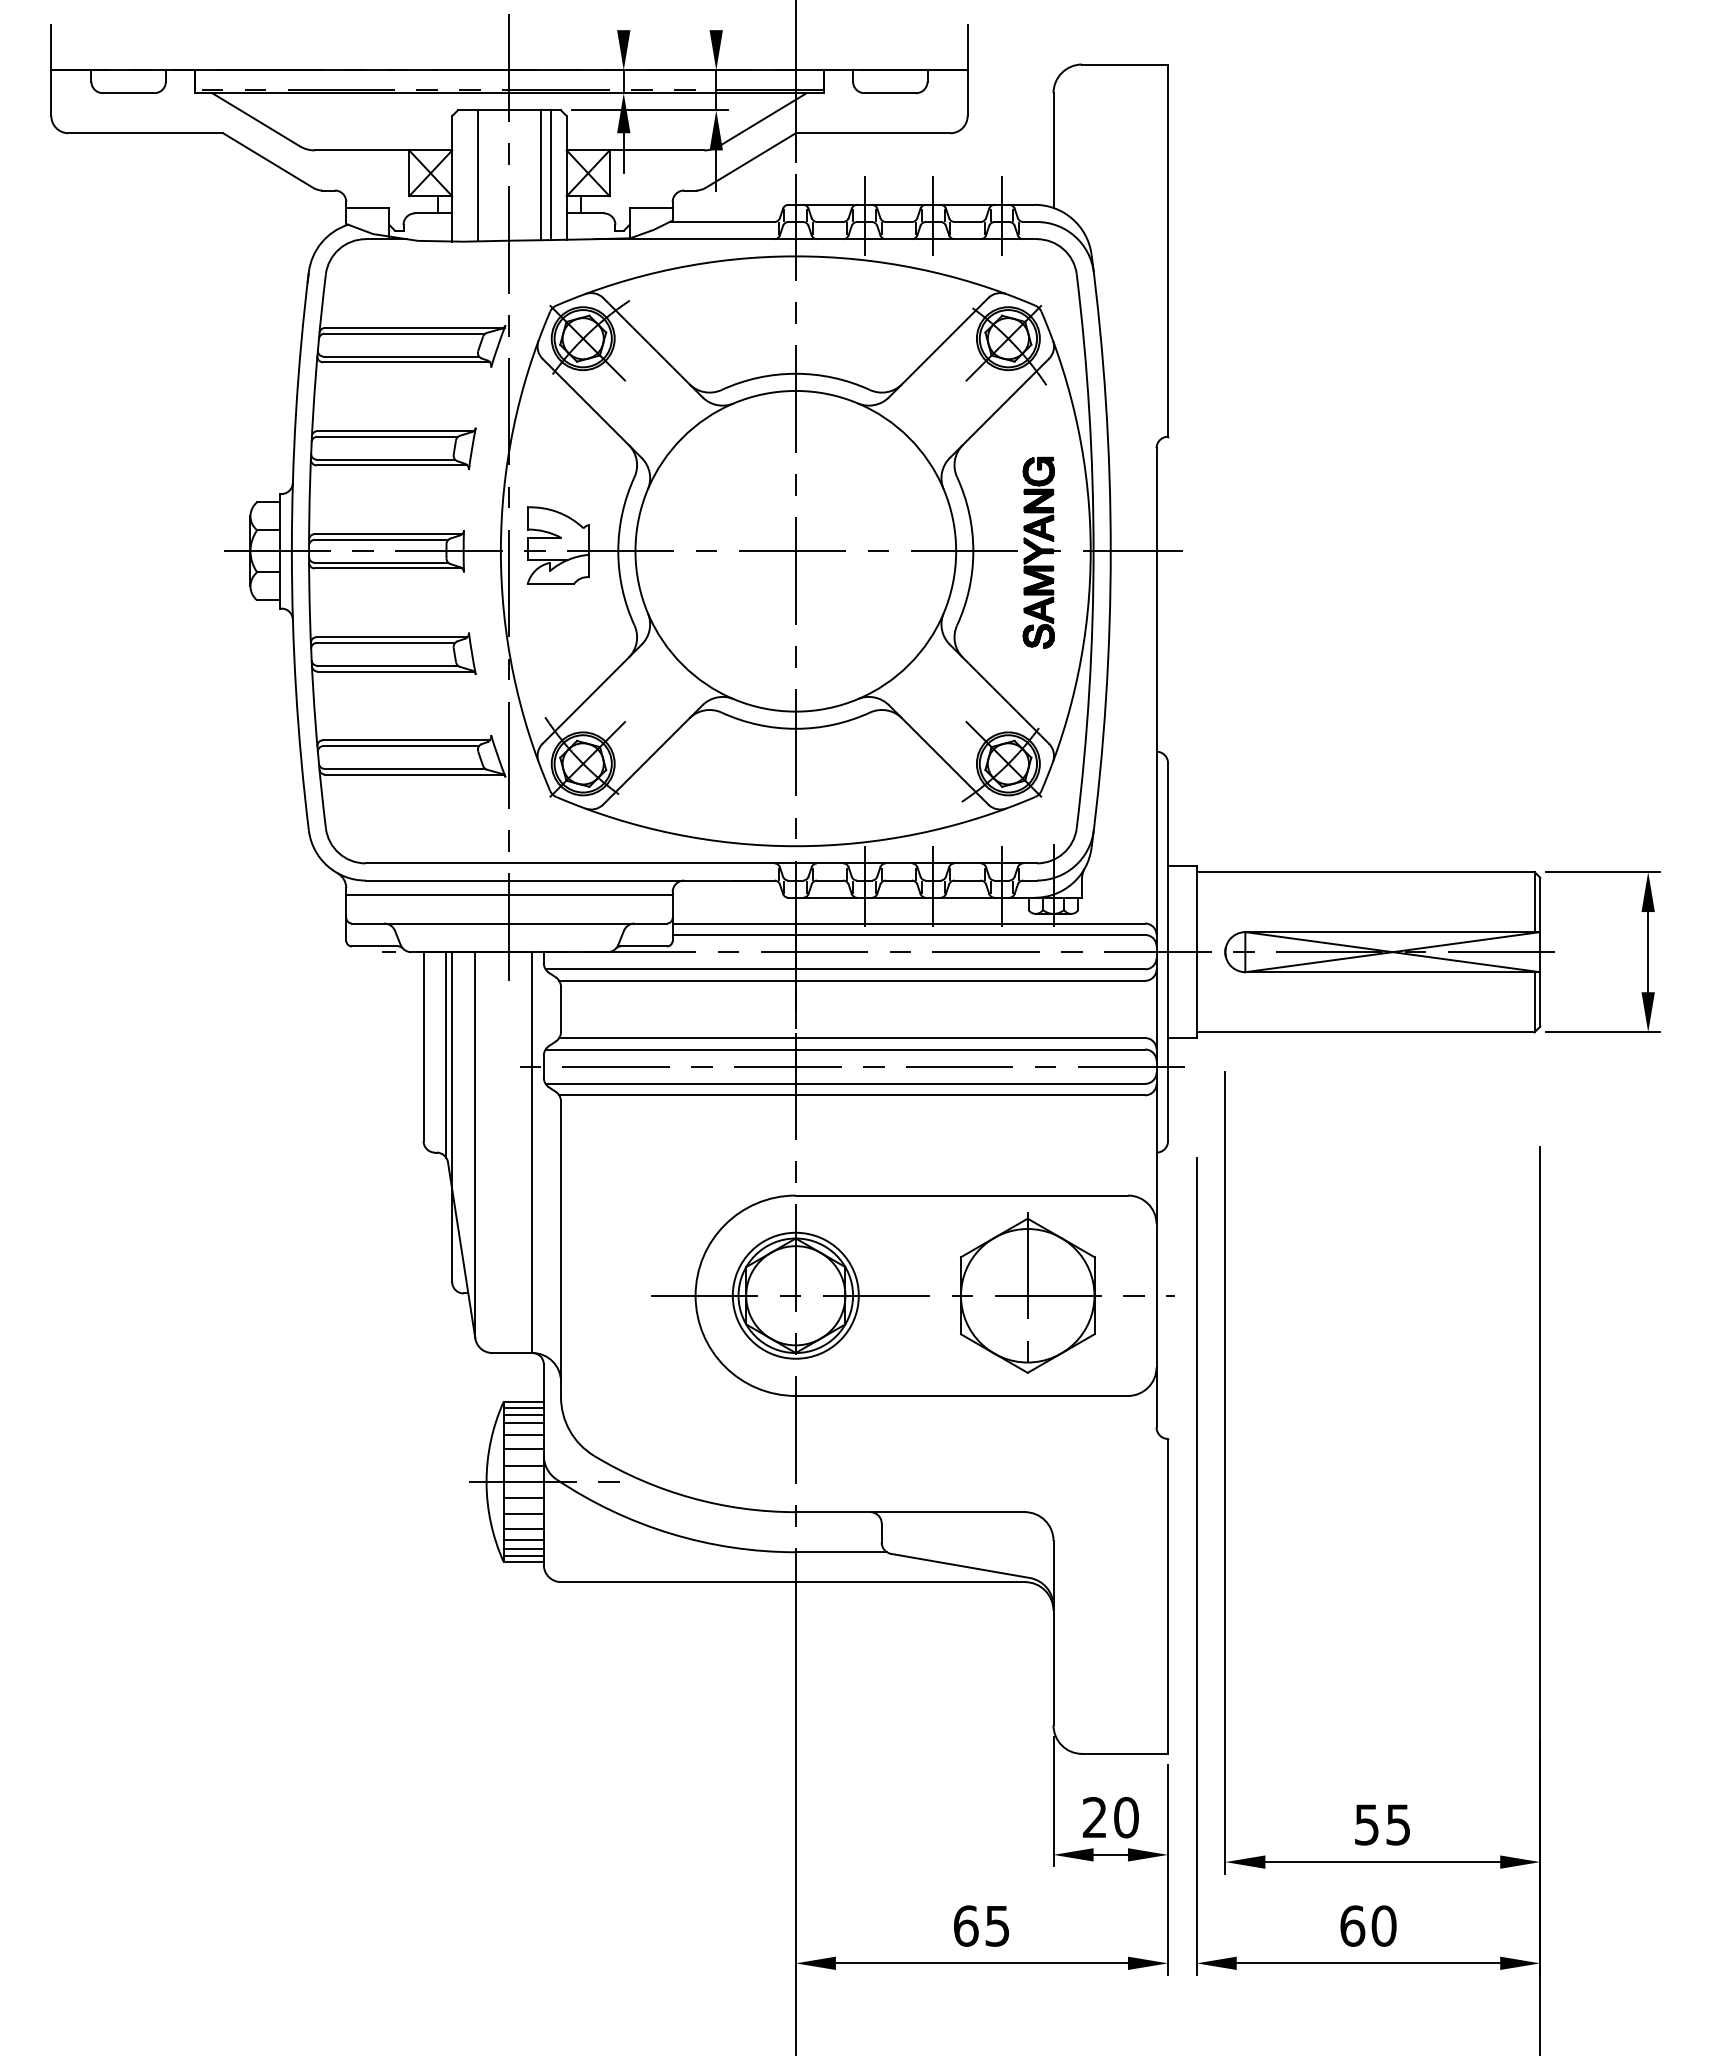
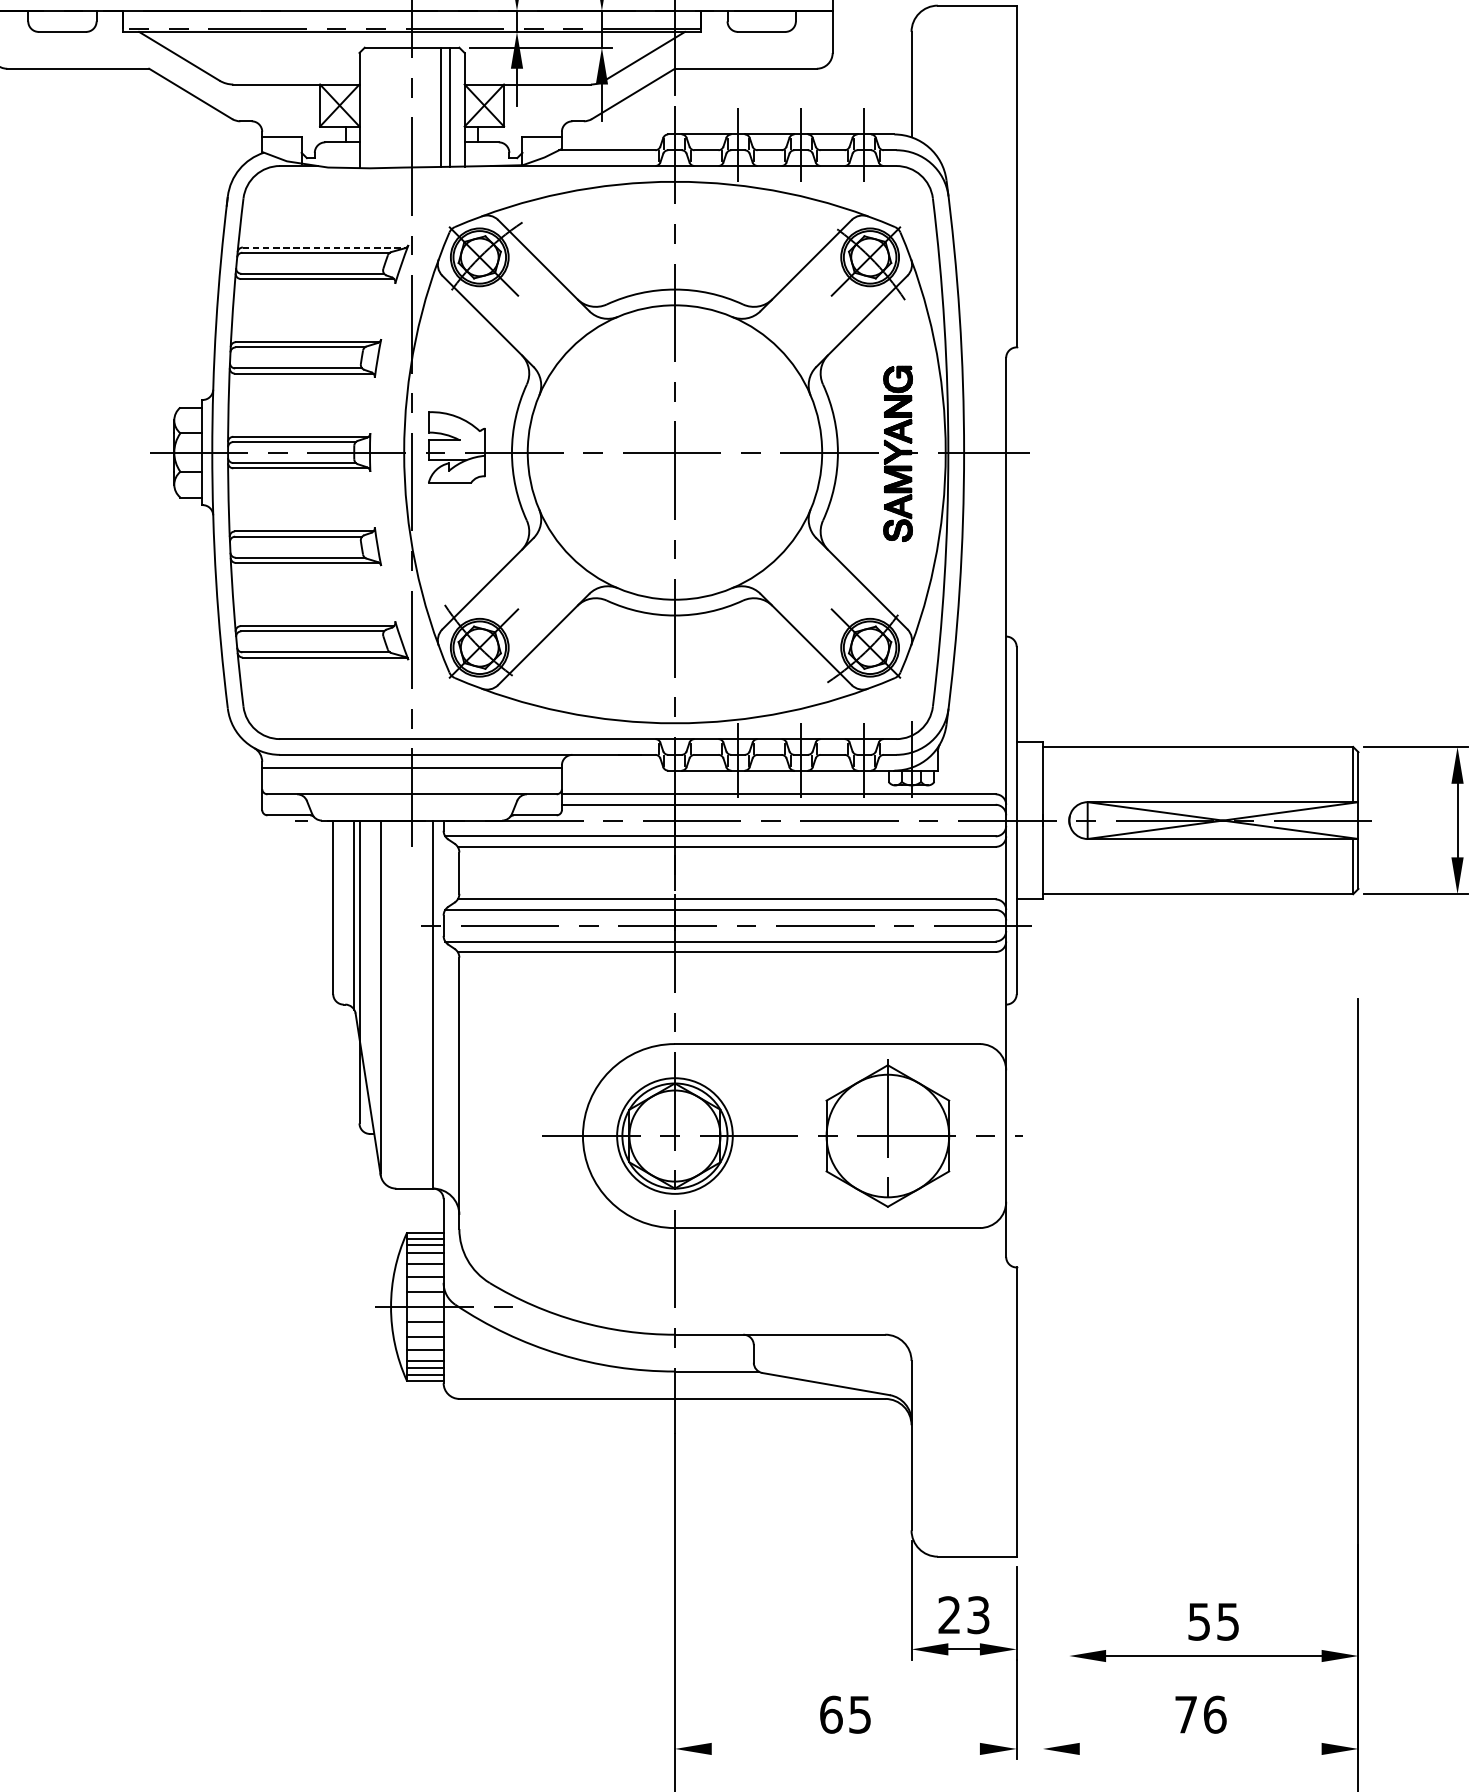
line: (477, 175) -> (382, 107), removed
line: (414, 327) -> (324, 247), solid -> dashed
line: (1225, 1472) -> (1069, 1298), removed
line: (1196, 1565) -> (1042, 1383), removed
text: (1126, 1817) -> (978, 1615), 20 -> 23
text: (1368, 1925) -> (1200, 1714), 60 -> 76
line: (981, 1963) -> (845, 1749), removed
line: (1368, 1963) -> (1200, 1749), removed

